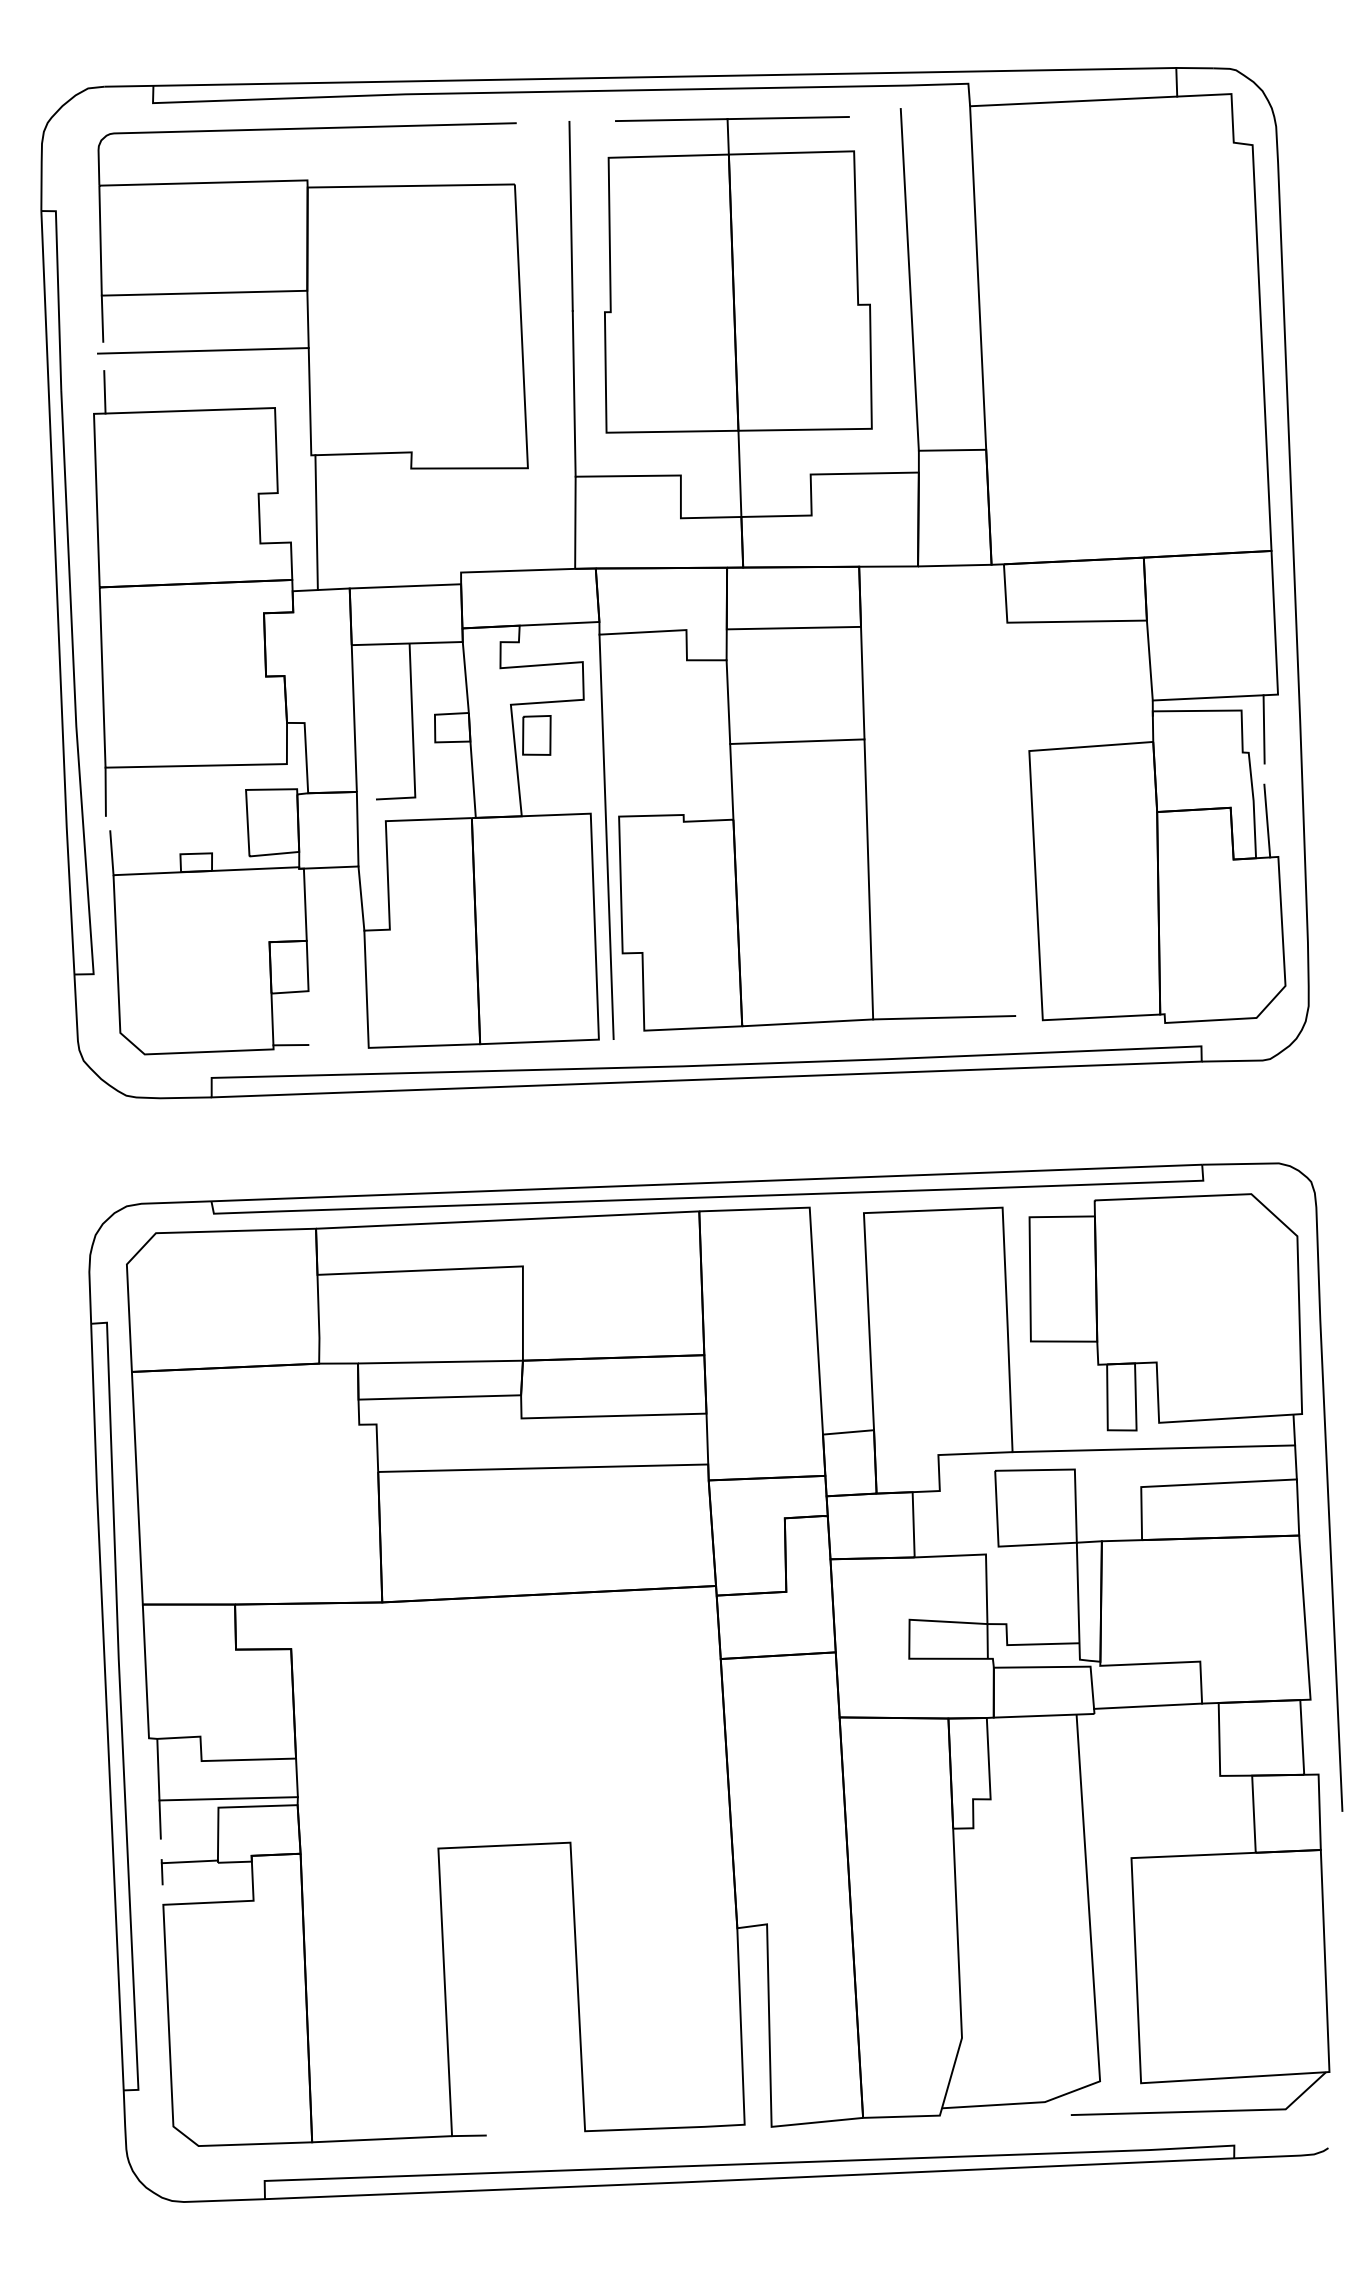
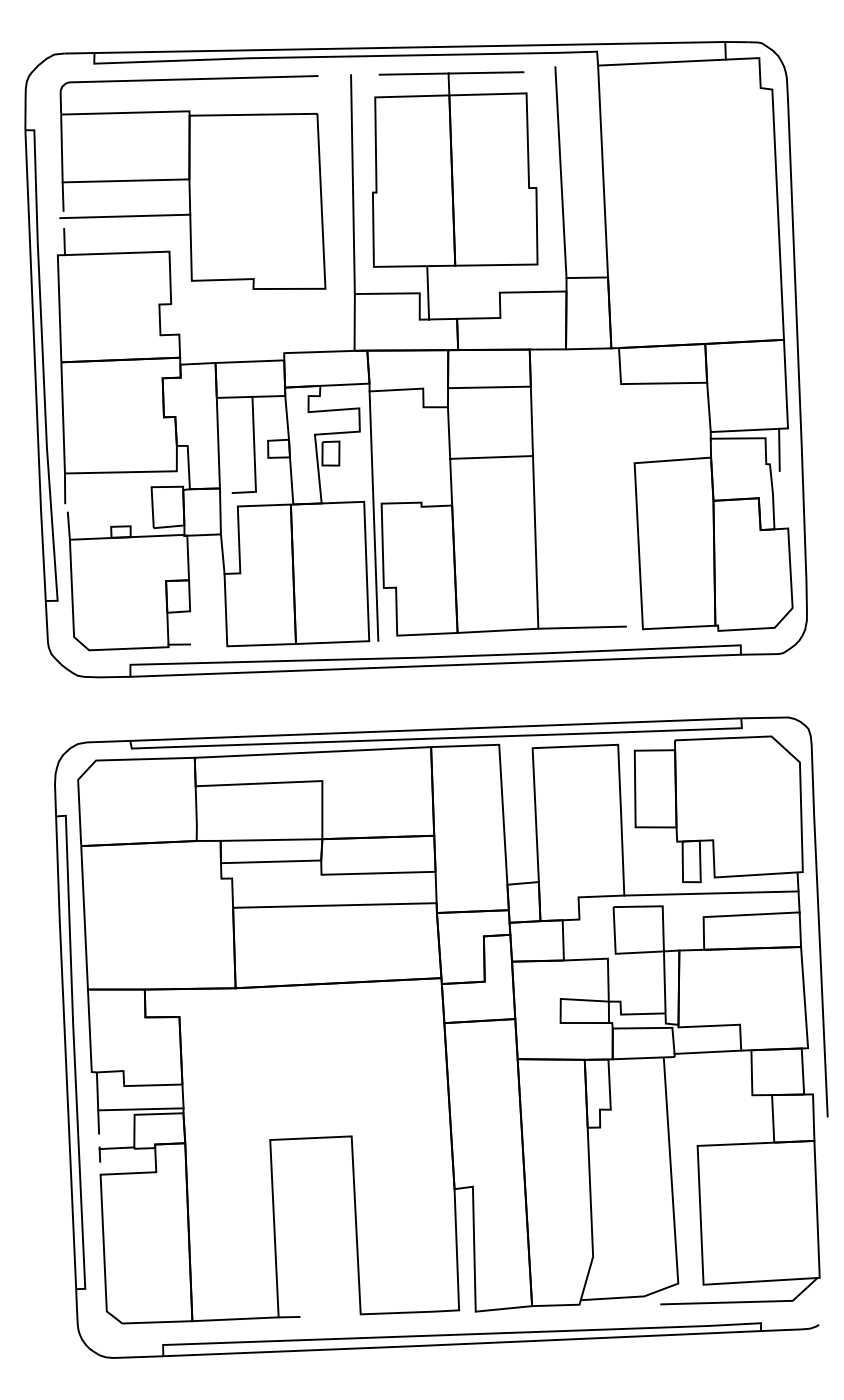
line: (740, 472) -> (428, 292), moved
line: (315, 521) -> (194, 321), removed
line: (1267, 821) -> (781, 506), removed

